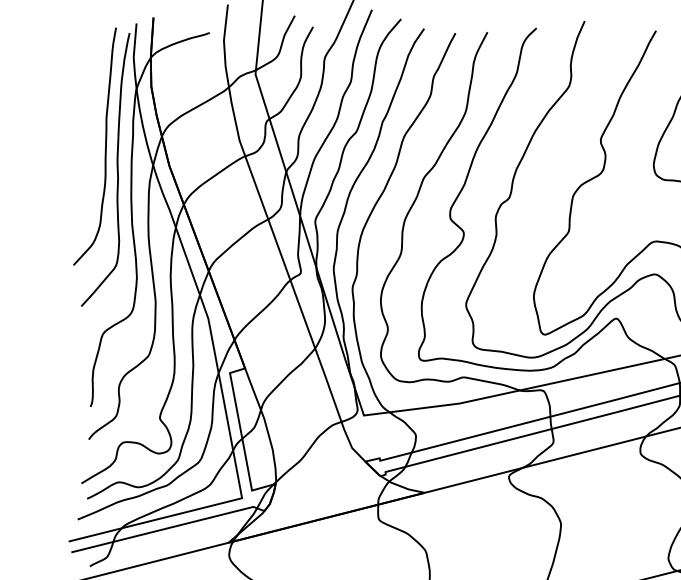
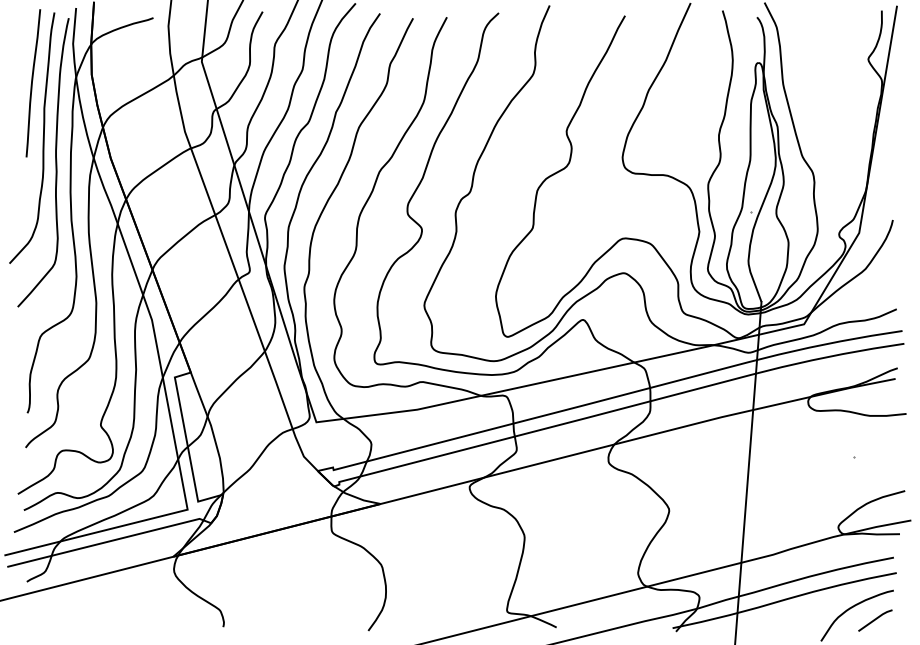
curve: (95, 94) -> (32, 83), added

